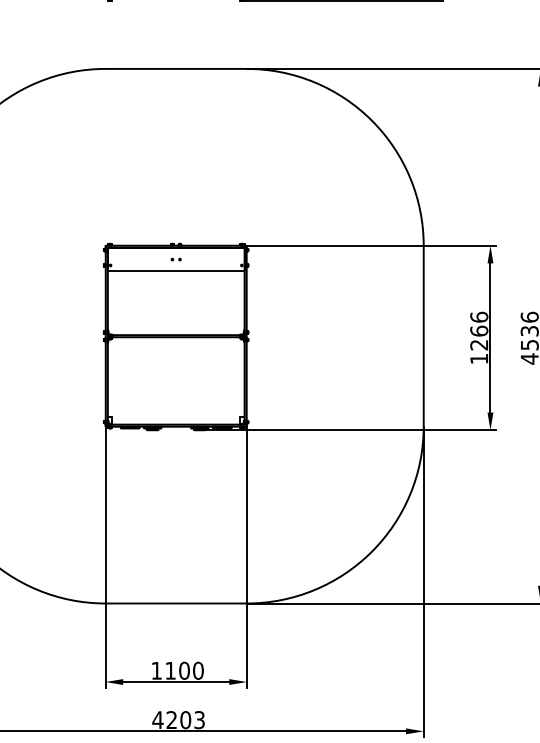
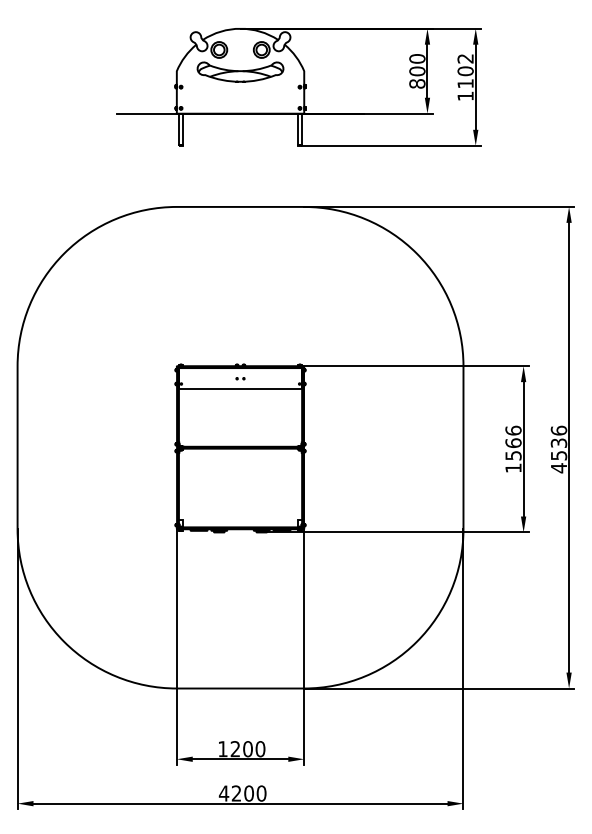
text: (479, 344) -> (513, 455), 1266 -> 1566
text: (169, 671) -> (234, 749), 1100 -> 1200
text: (199, 720) -> (261, 793), 4203 -> 4200

